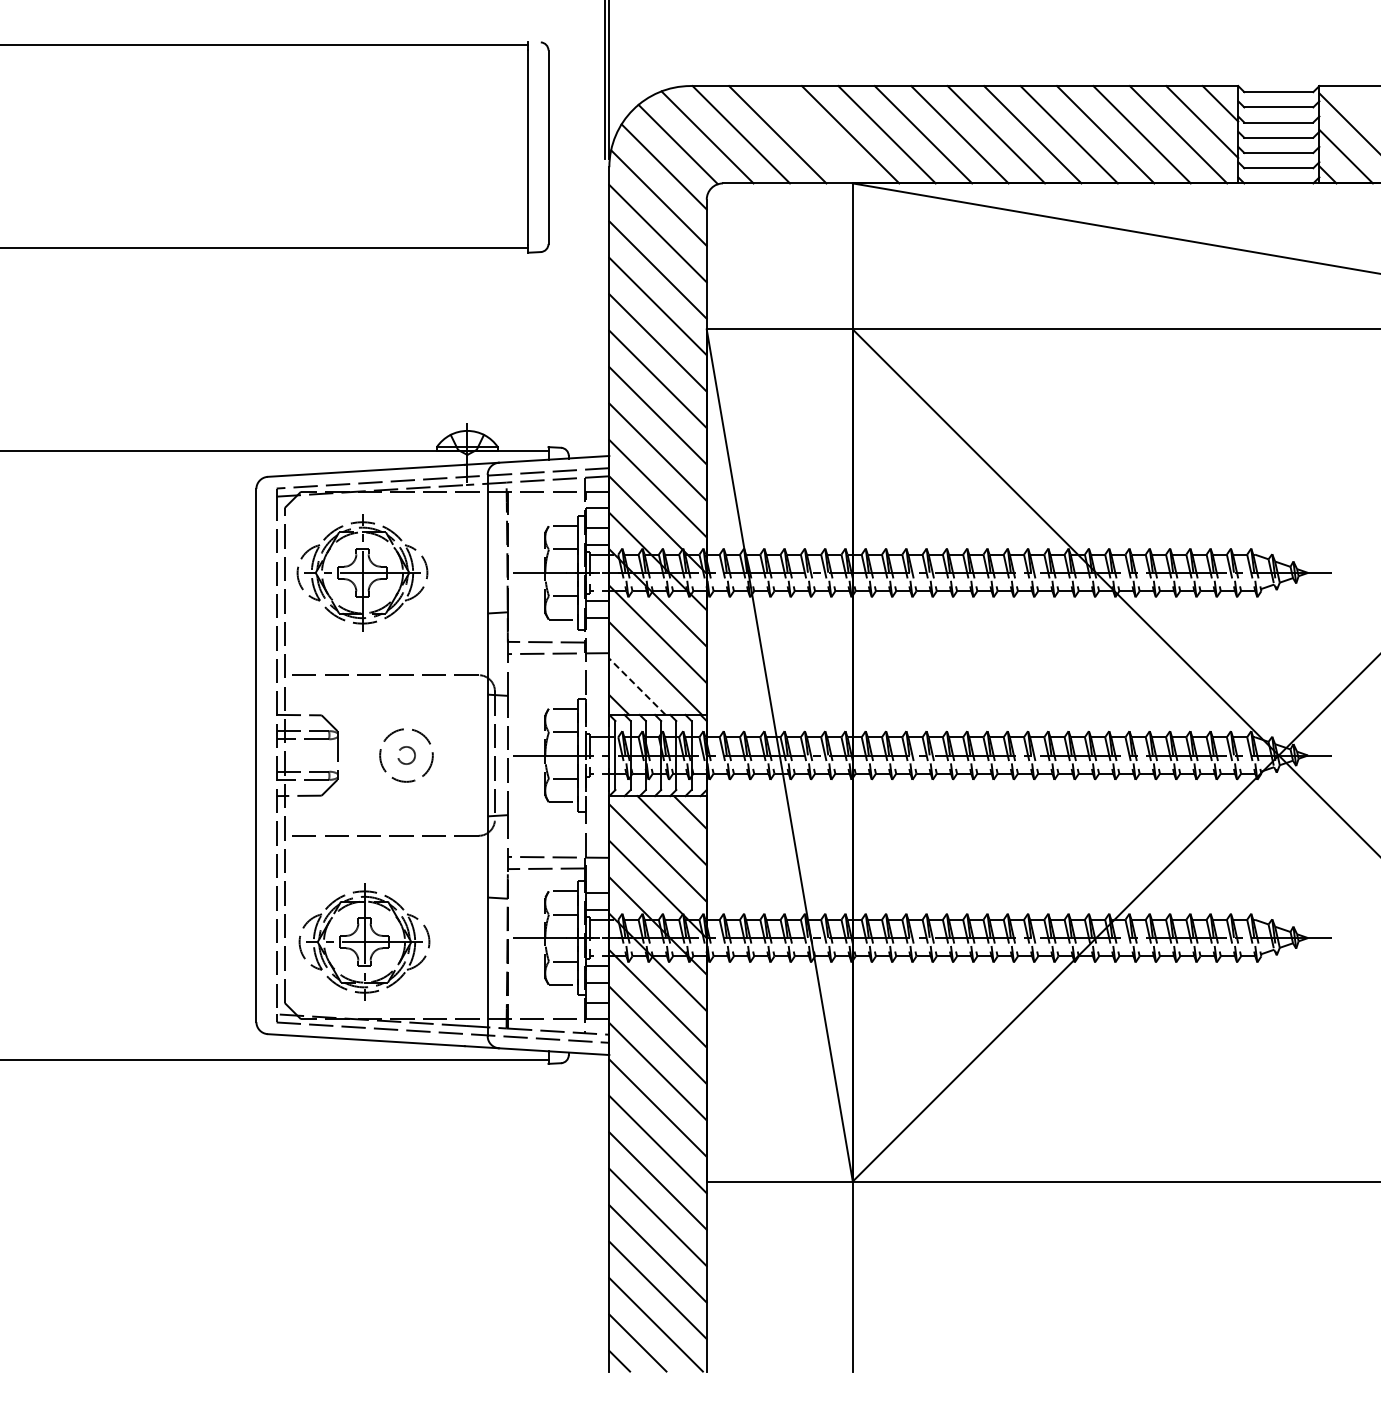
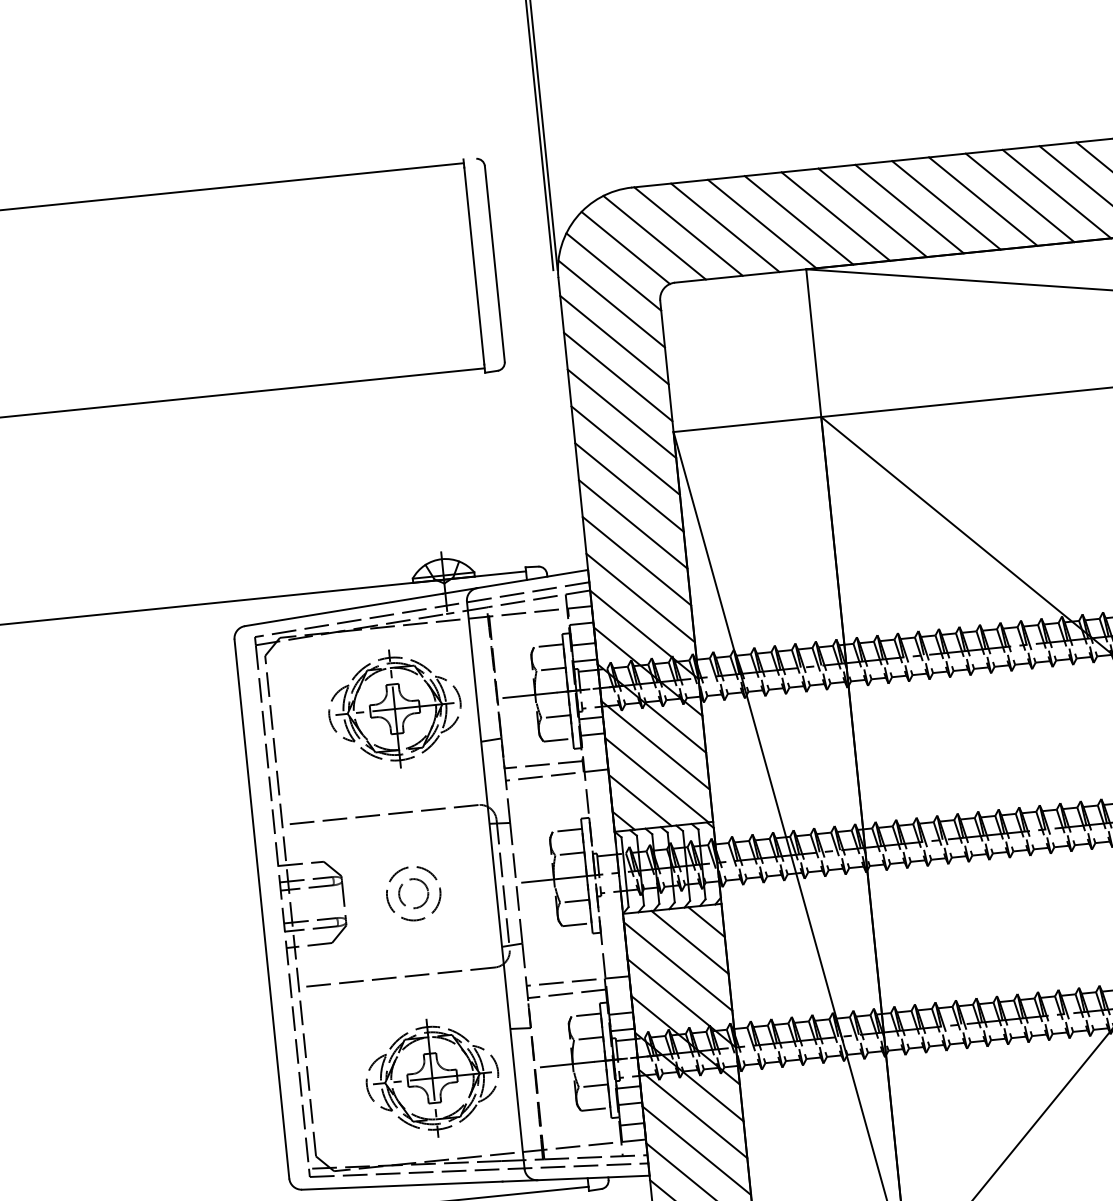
line: (813, 134) -> (761, 223), added
part: (362, 572) -> (394, 708), moved
line: (637, 686) -> (640, 800), dashed -> solid
circle: (406, 755) -> (413, 893), size x1.67
part: (364, 941) -> (432, 1077), moved

